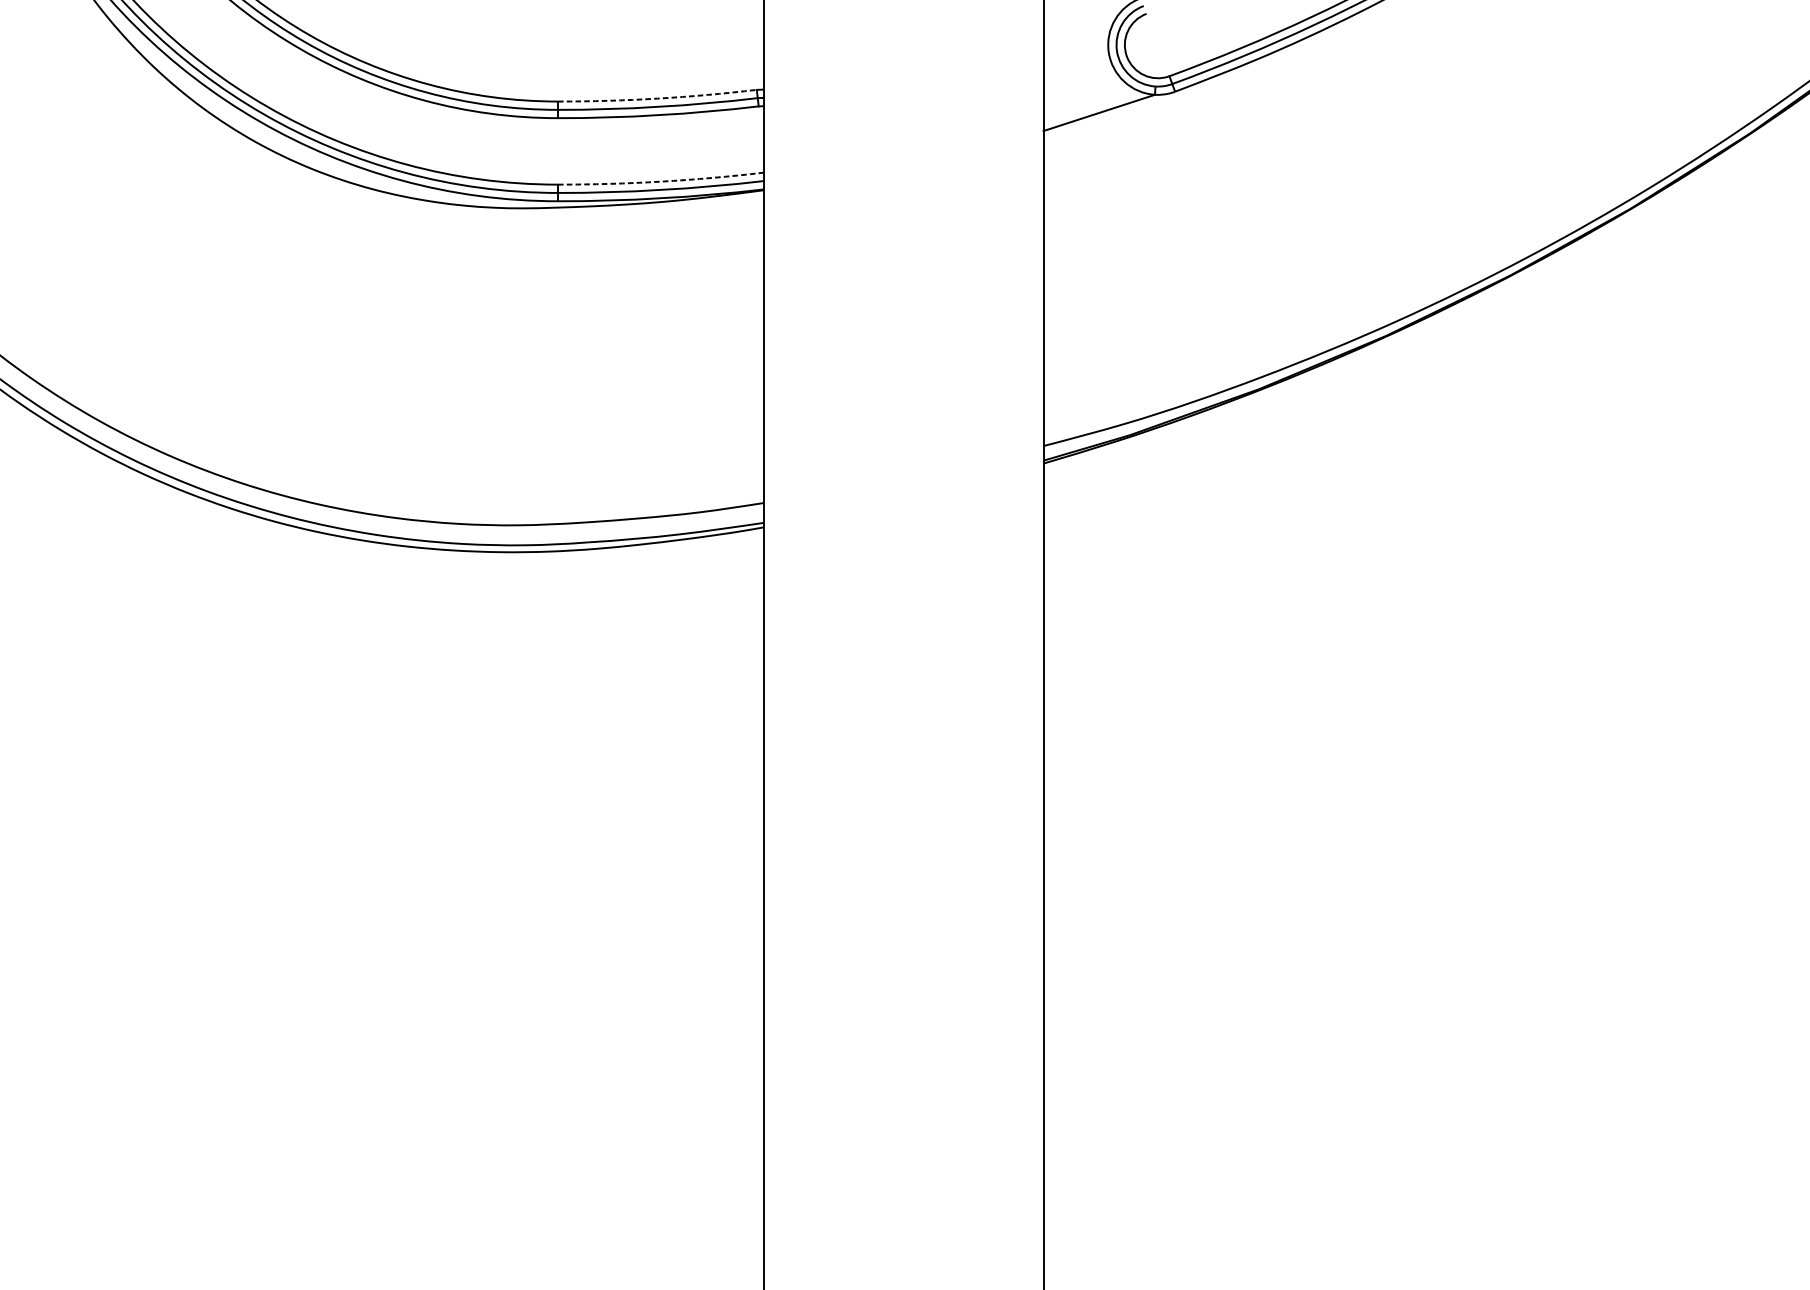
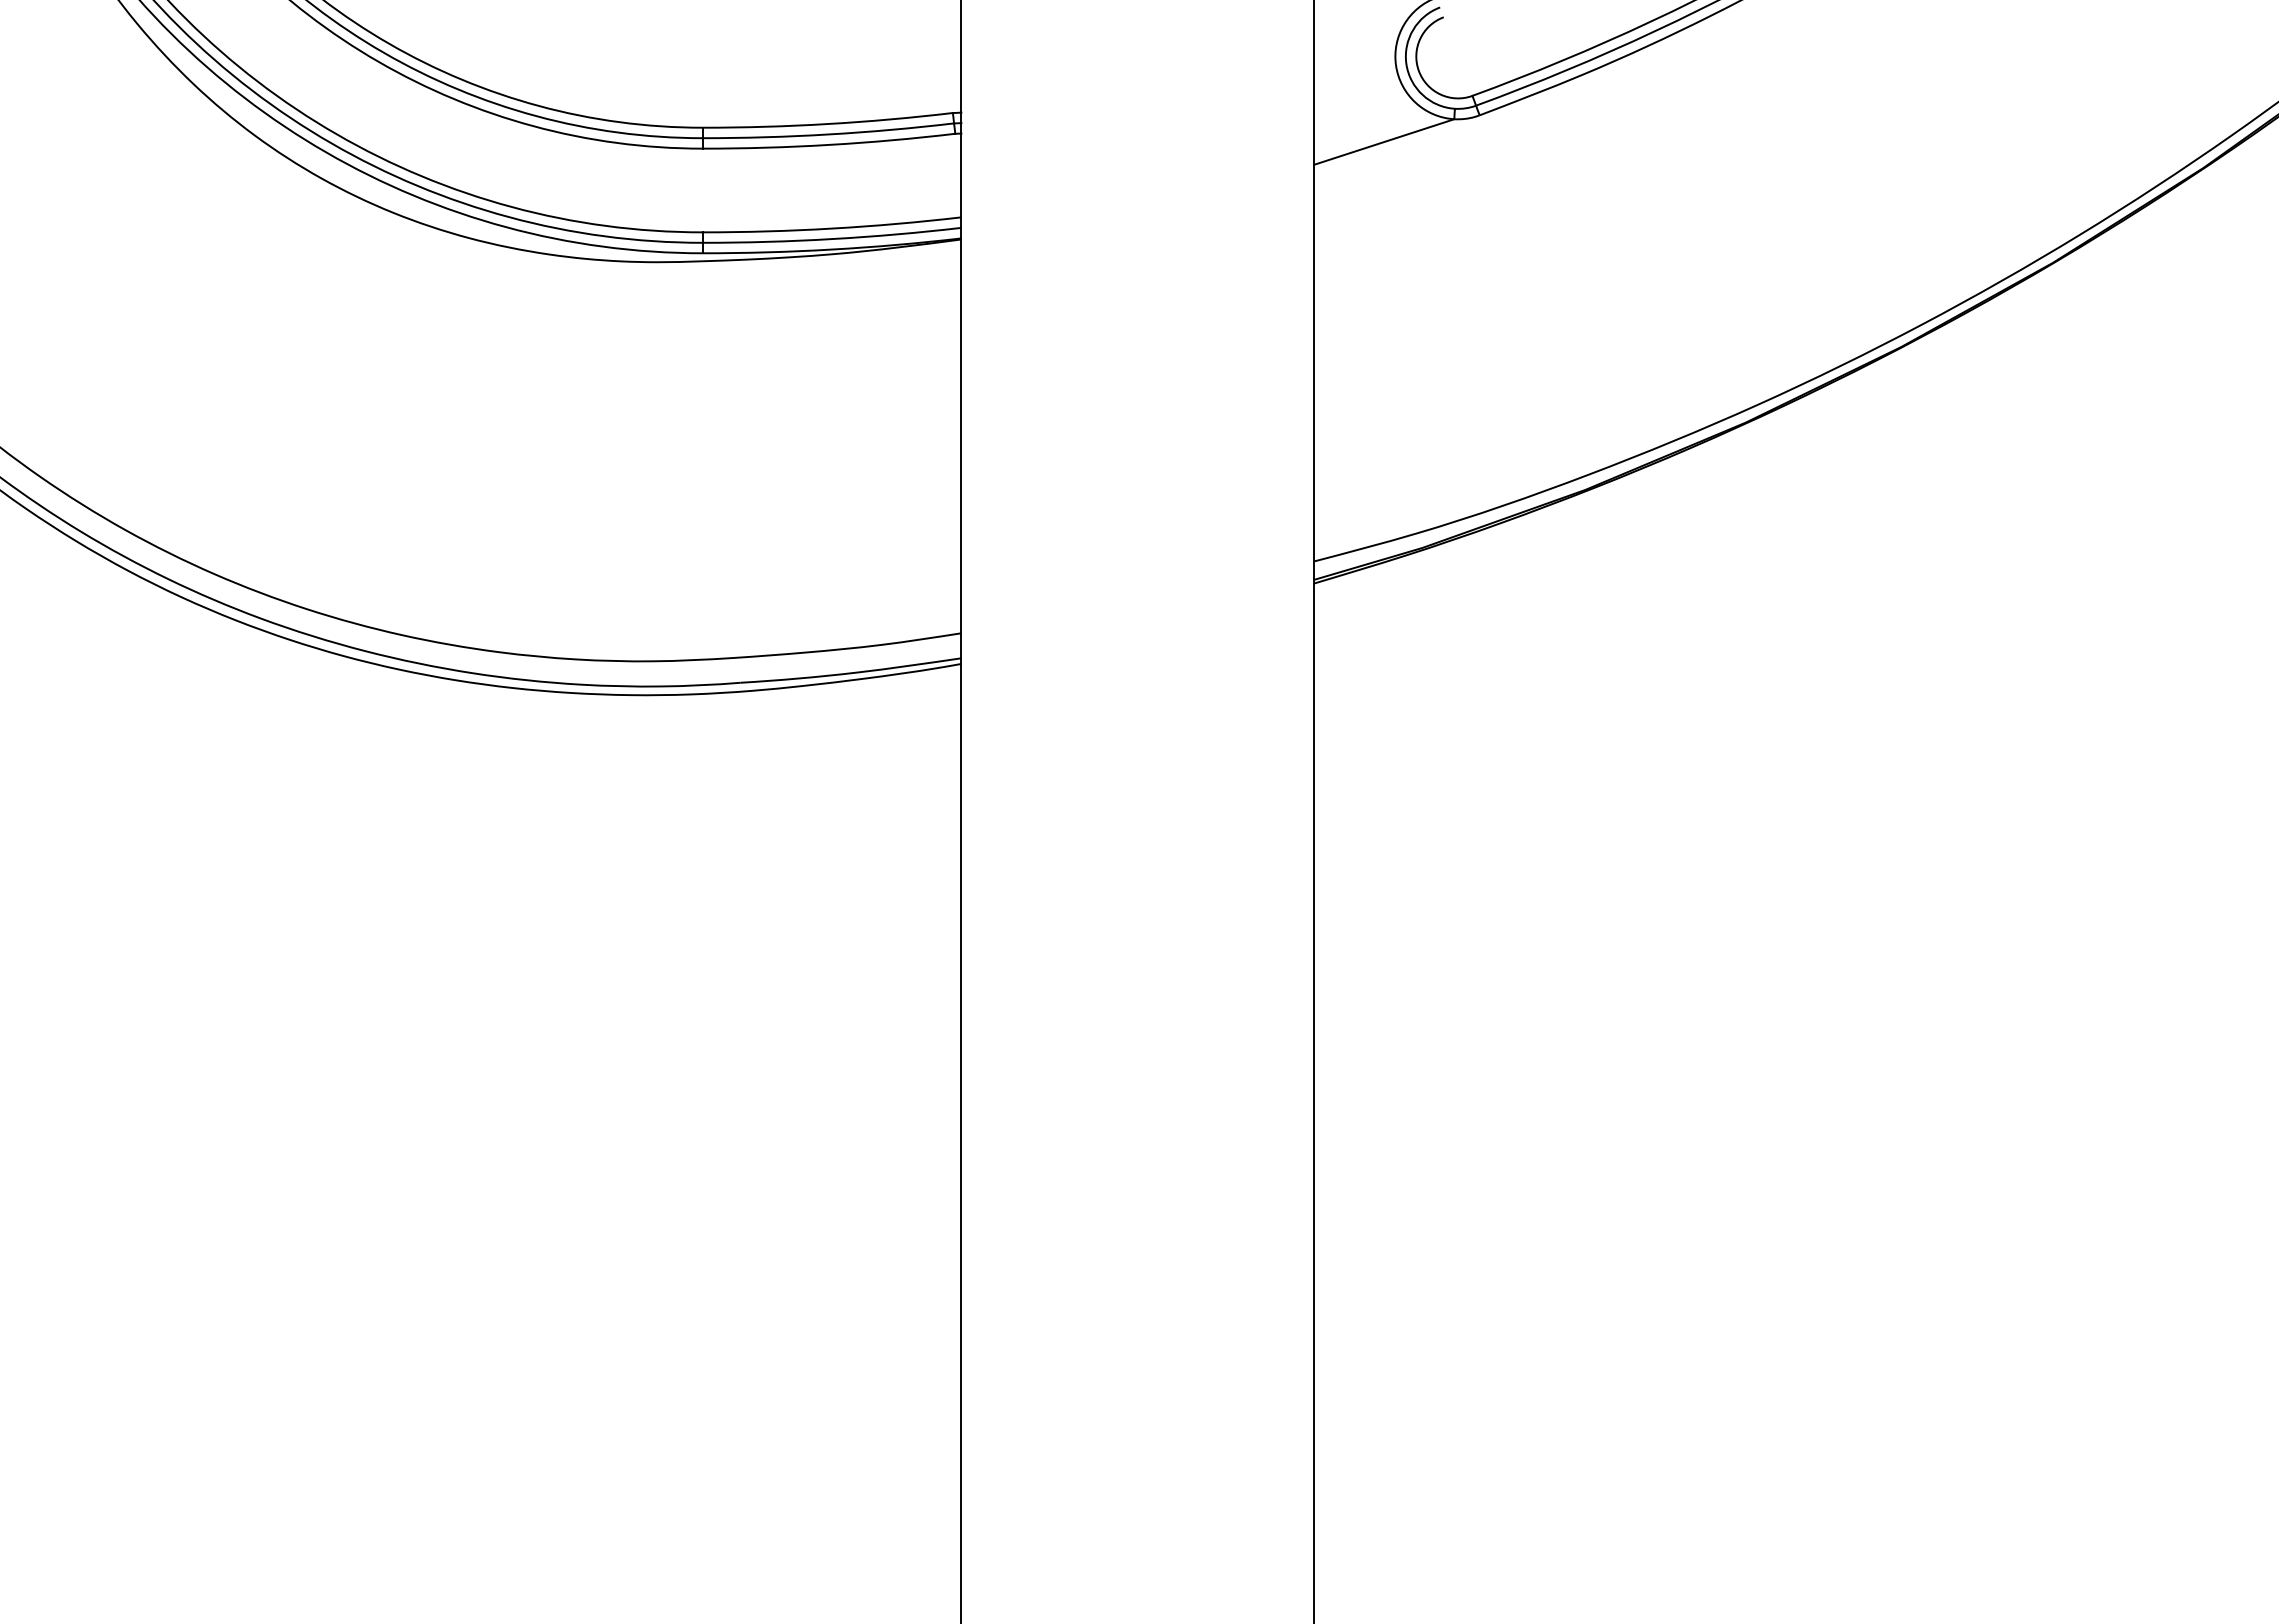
arc: (657, 98) -> (827, 124), dashed -> solid
arc: (661, 181) -> (832, 228), dashed -> solid

